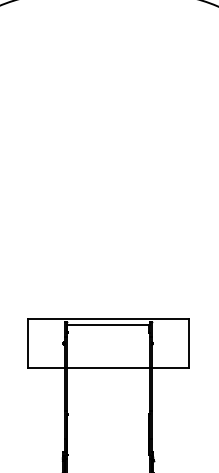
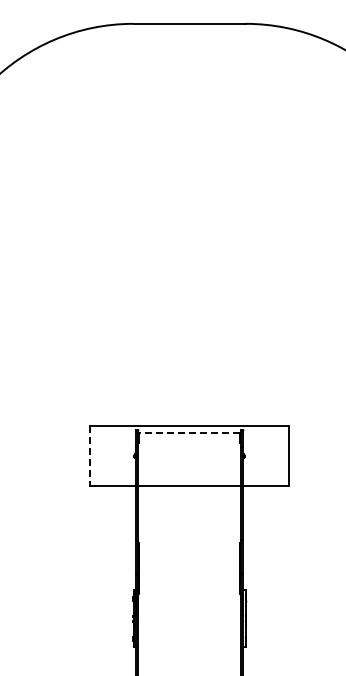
line: (108, 324) -> (189, 432), solid -> dashed
line: (27, 344) -> (90, 456), solid -> dashed

